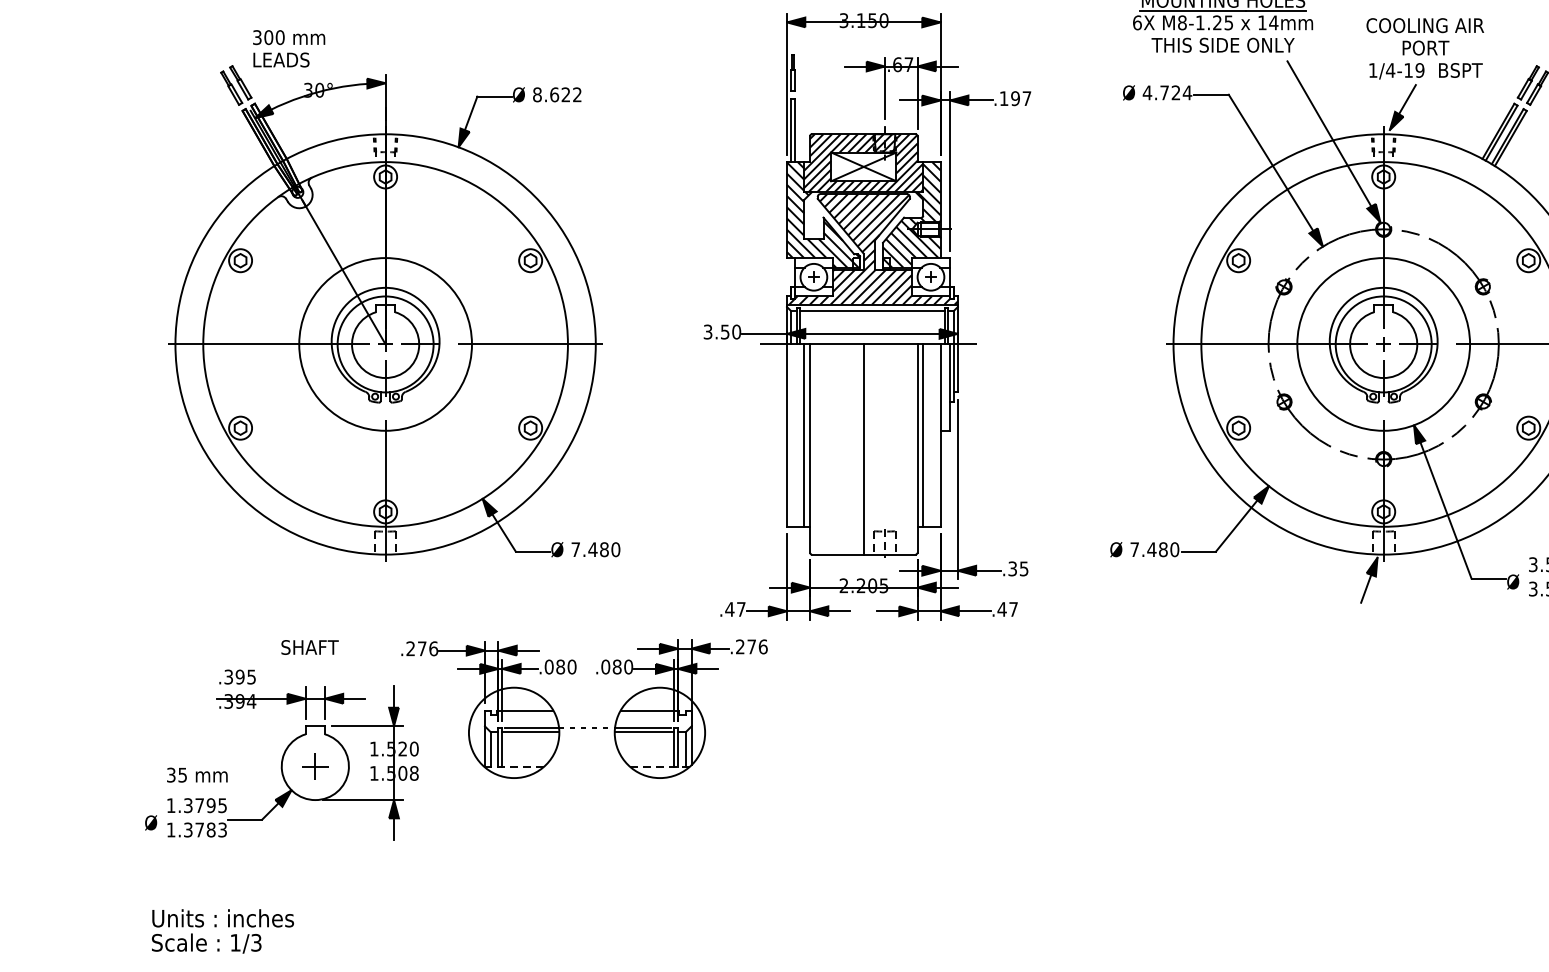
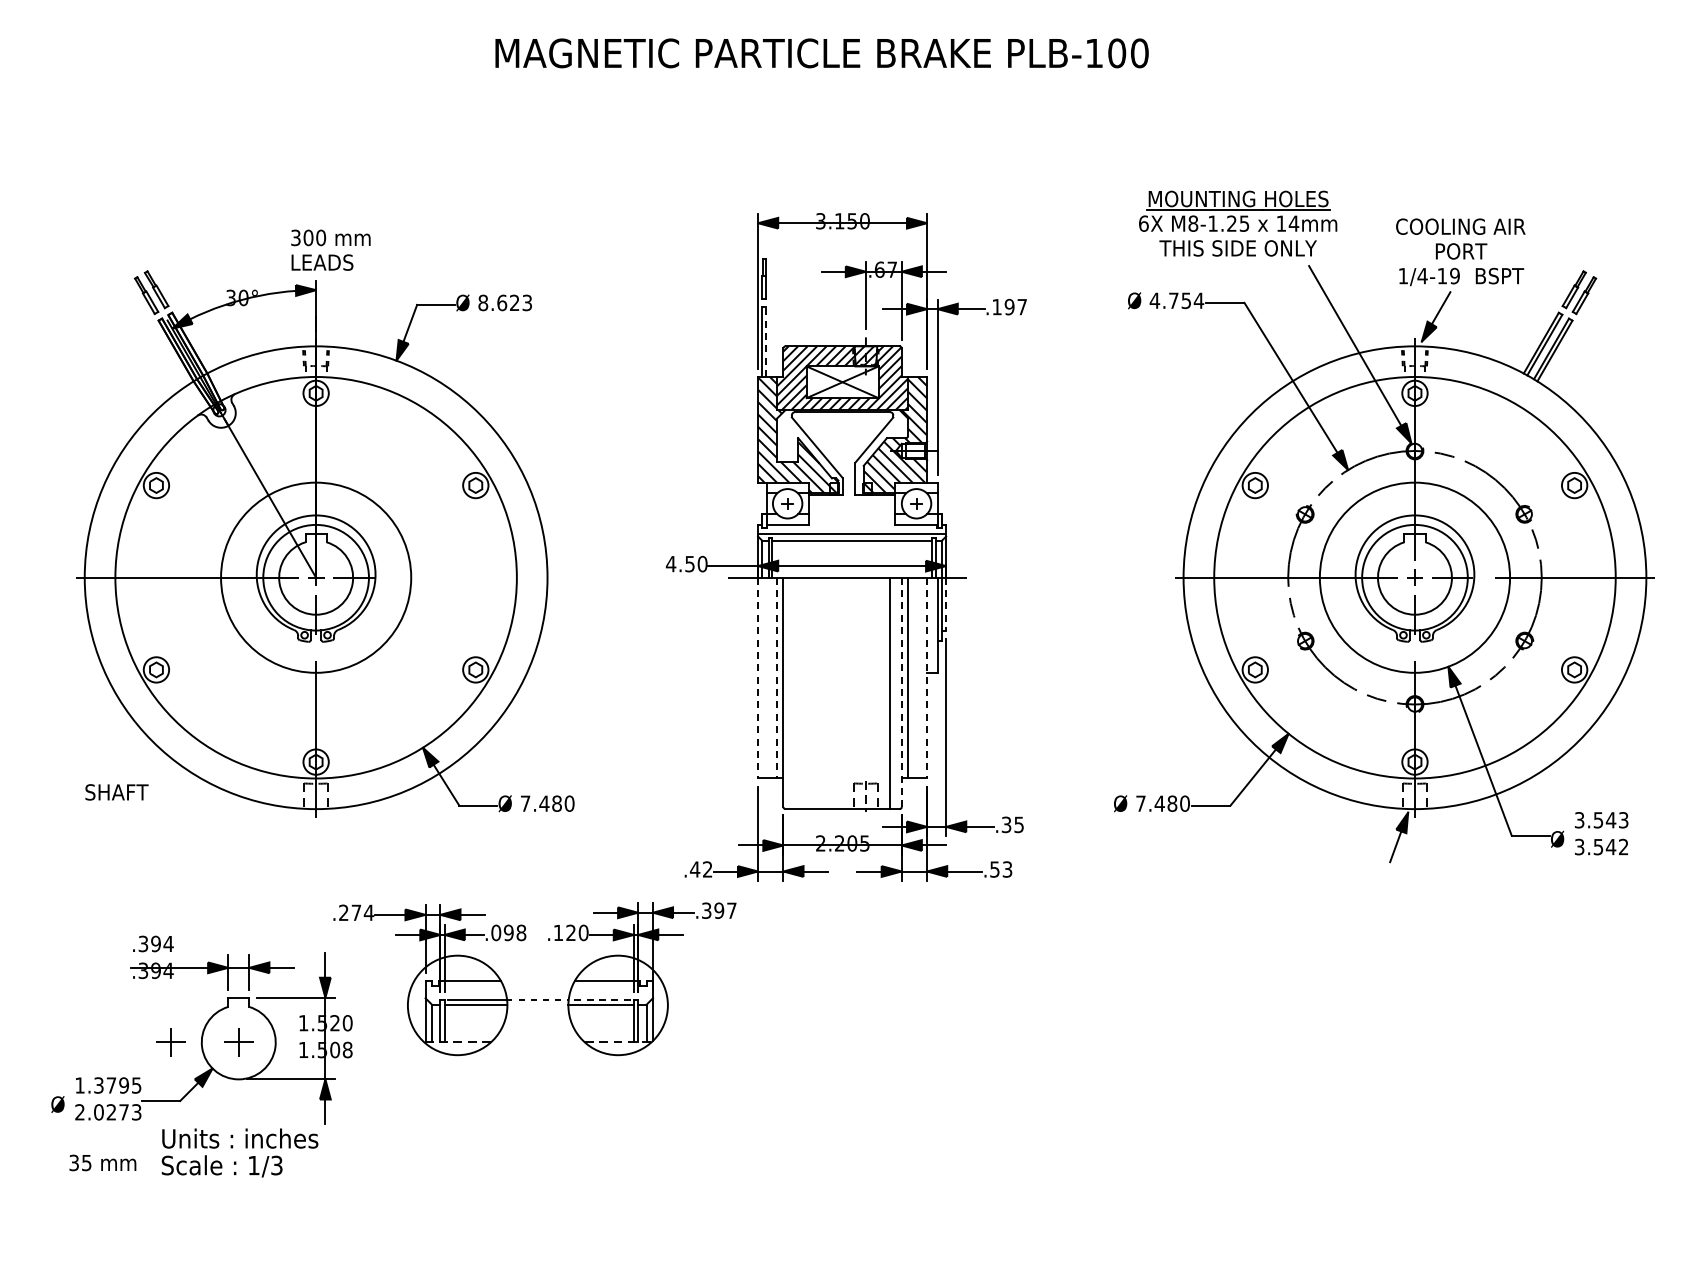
text: (288, 48) -> (330, 249), moved
text: (1175, 92) -> (1185, 300), 4.724 -> 4.754
text: (576, 95) -> (526, 303), 8.622 -> 8.623
line: (794, 130) -> (766, 342), solid -> dashed
hatch: (872, 248) -> (852, 472), removed
text: (707, 331) -> (670, 563), 3.50 -> 4.50
line: (530, 344) -> (475, 577), removed
line: (958, 368) -> (946, 604), solid -> dashed
line: (787, 435) -> (758, 678), solid -> dashed
line: (804, 435) -> (777, 678), solid -> dashed
line: (940, 435) -> (927, 678), solid -> dashed
line: (917, 448) -> (901, 692), solid -> dashed
line: (863, 449) -> (889, 693), moved
text: (741, 609) -> (707, 869), .47 -> .42
text: (1007, 609) -> (1000, 869), .47 -> .53
text: (751, 646) -> (719, 910), .276 -> .397
text: (309, 647) -> (116, 792), moved
text: (433, 648) -> (368, 912), .276 -> .274
text: (565, 666) -> (514, 932), .080 -> .098
text: (611, 666) -> (564, 932), .080 -> .120
text: (251, 677) -> (168, 944), .395 -> .394
line: (642, 727) -> (599, 999), solid -> dashed
part: (253, 766) -> (170, 1042), added
text: (197, 774) -> (102, 1162), moved
text: (190, 830) -> (101, 1112), 1.3783 -> 2.0273
text: (222, 930) -> (239, 1152), moved

